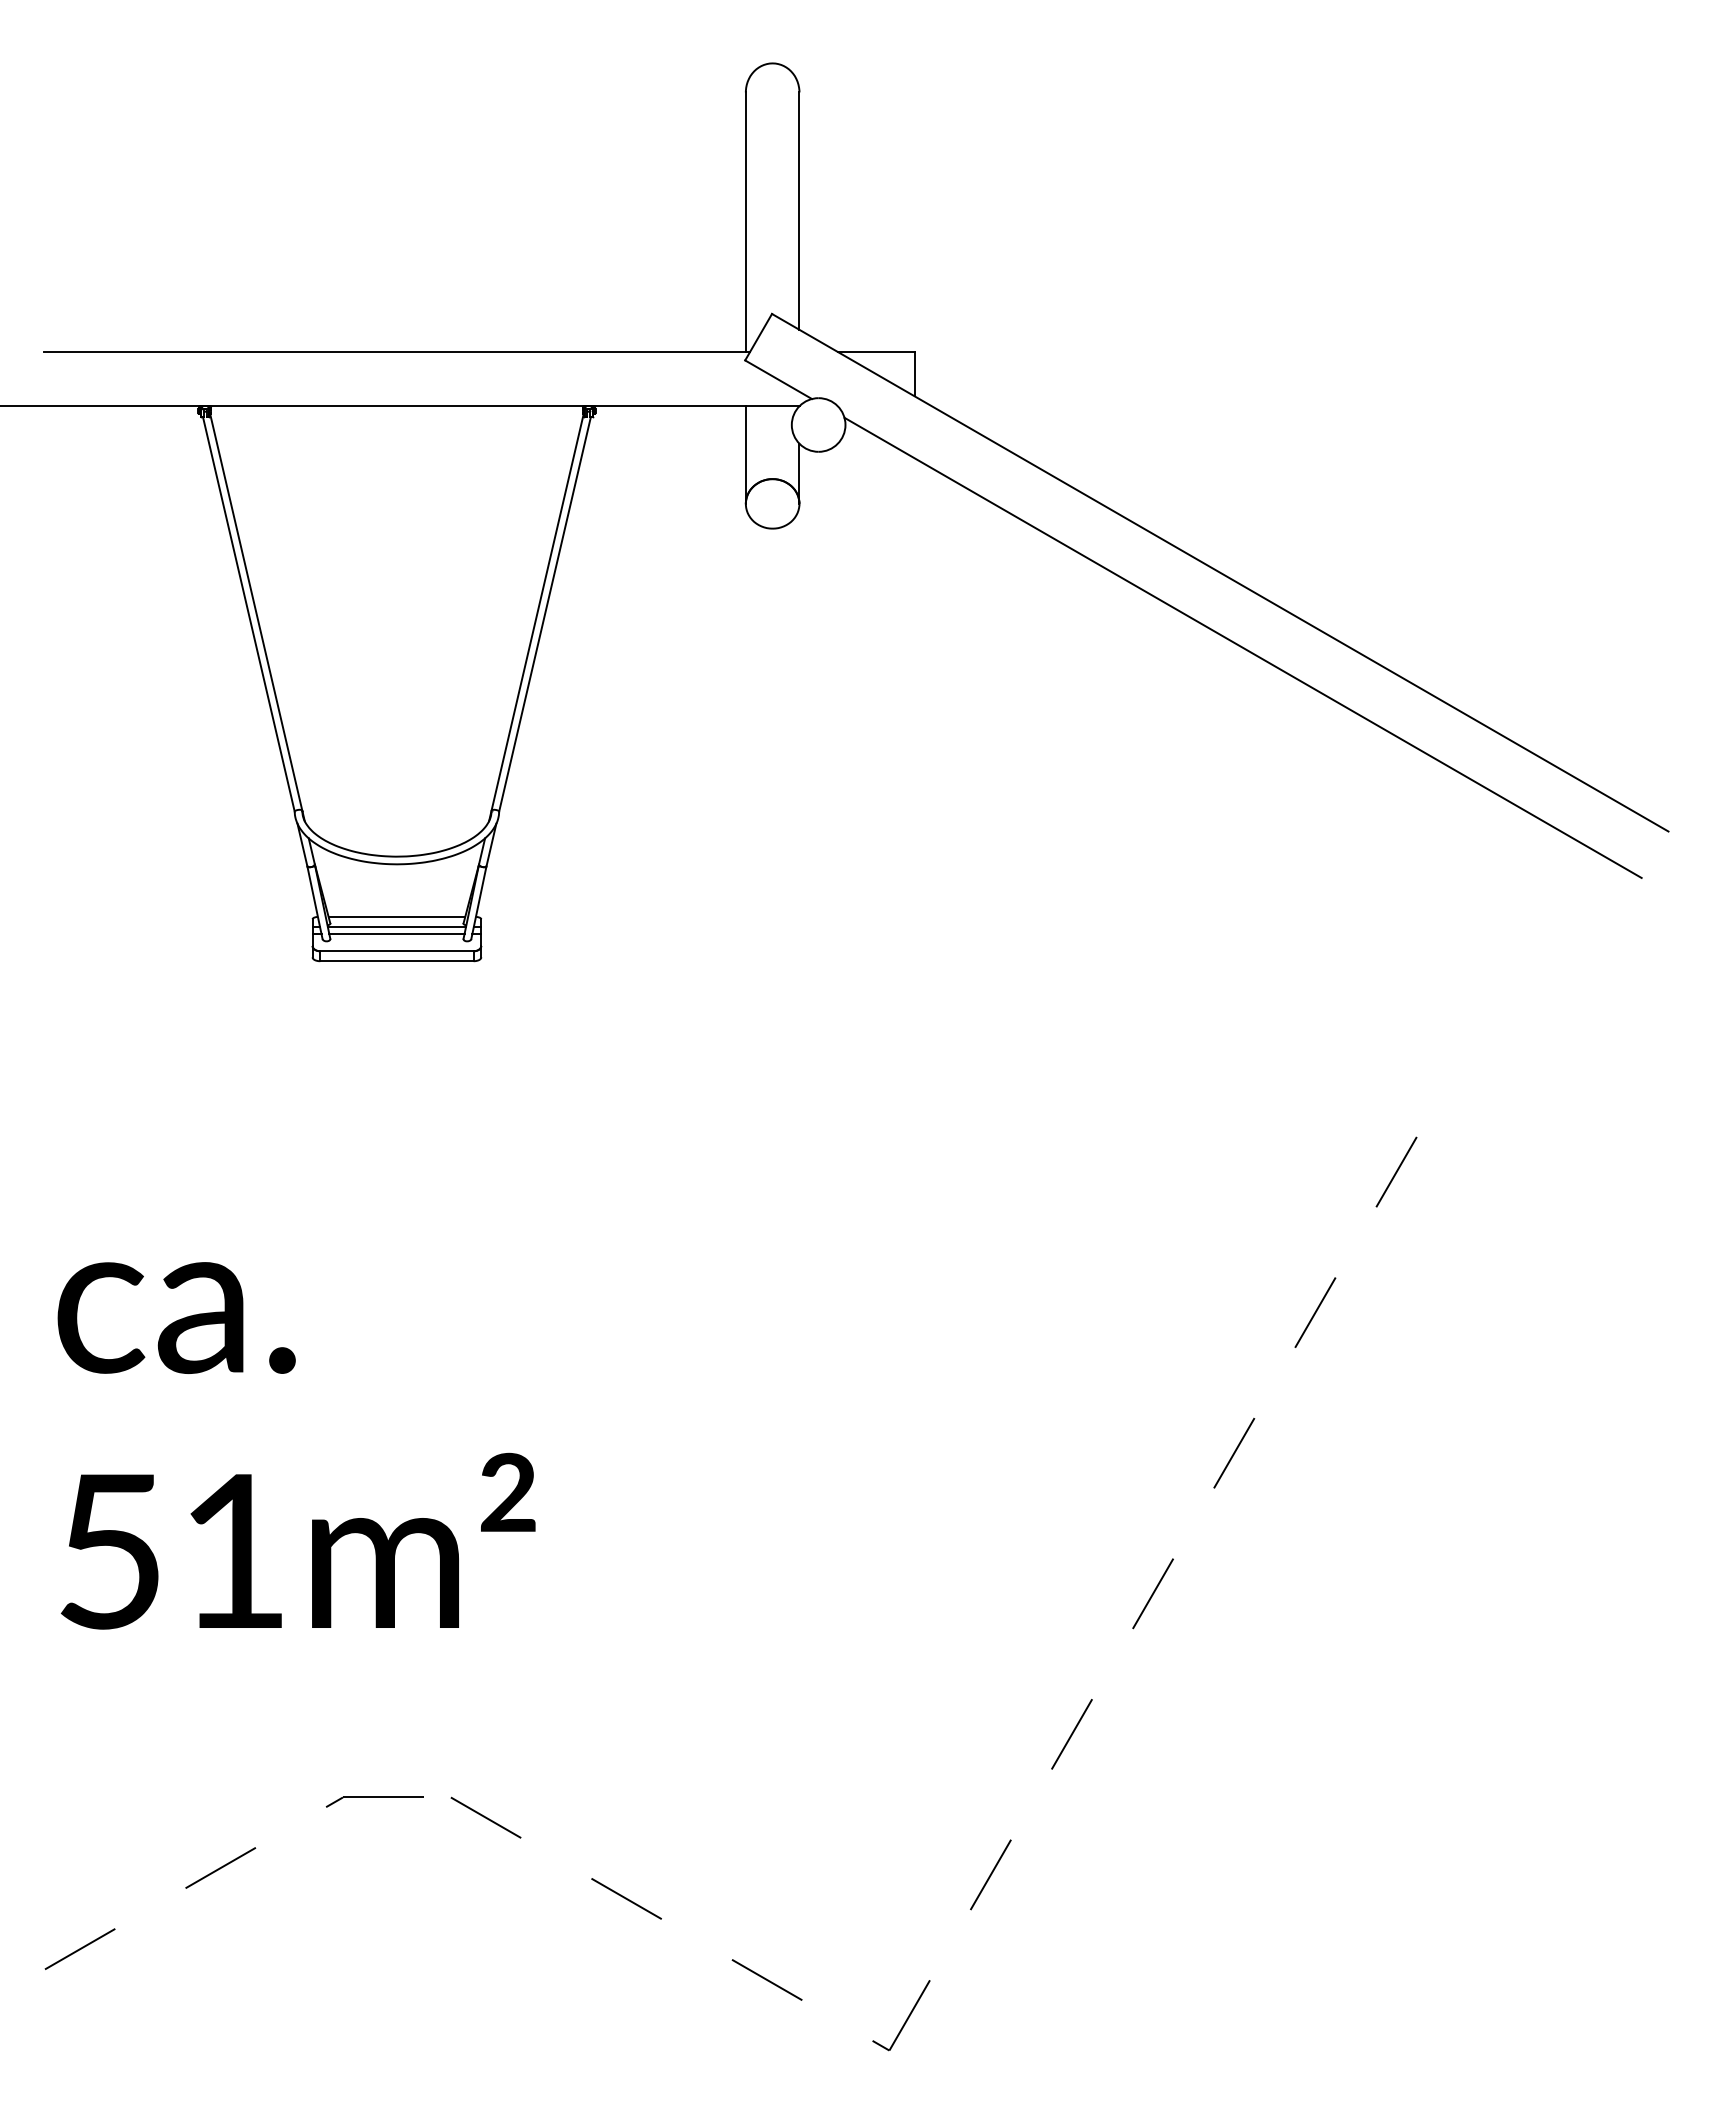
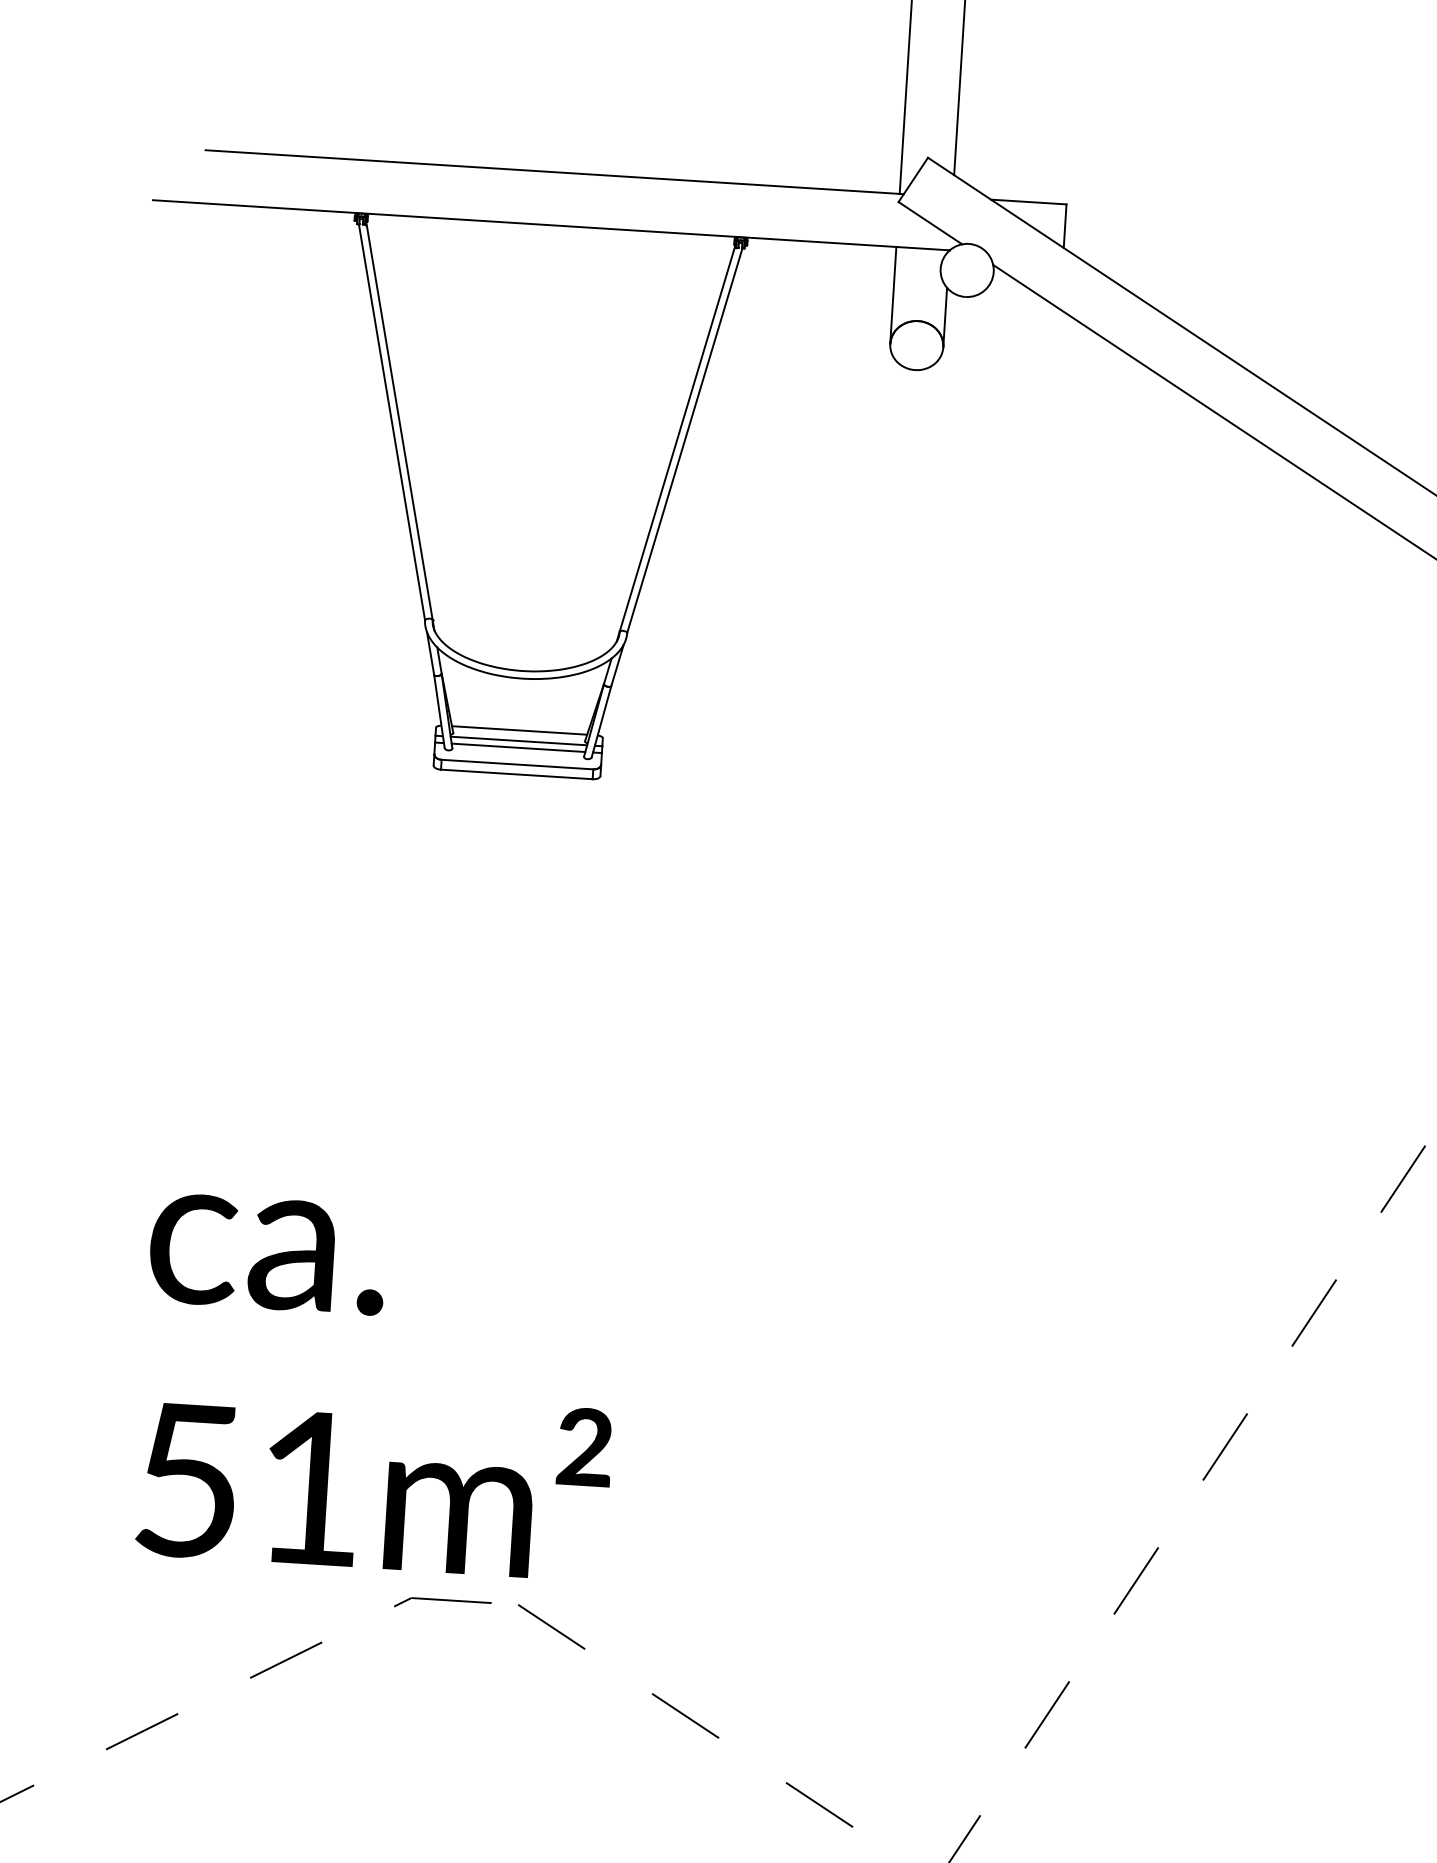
text: (296, 1445) -> (378, 1387), moved

